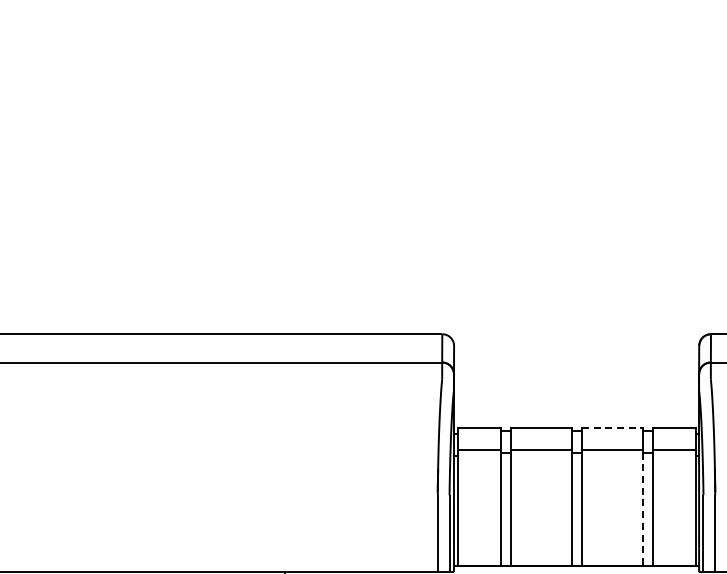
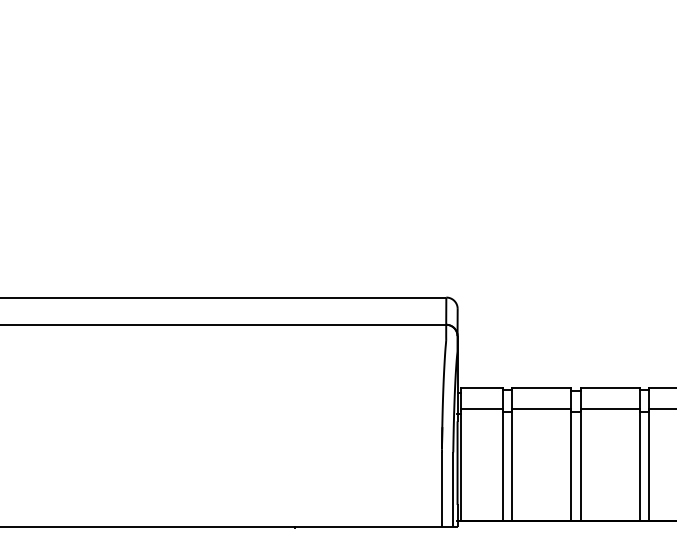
line: (612, 427) -> (610, 387), dashed -> solid
line: (643, 509) -> (639, 466), dashed -> solid

